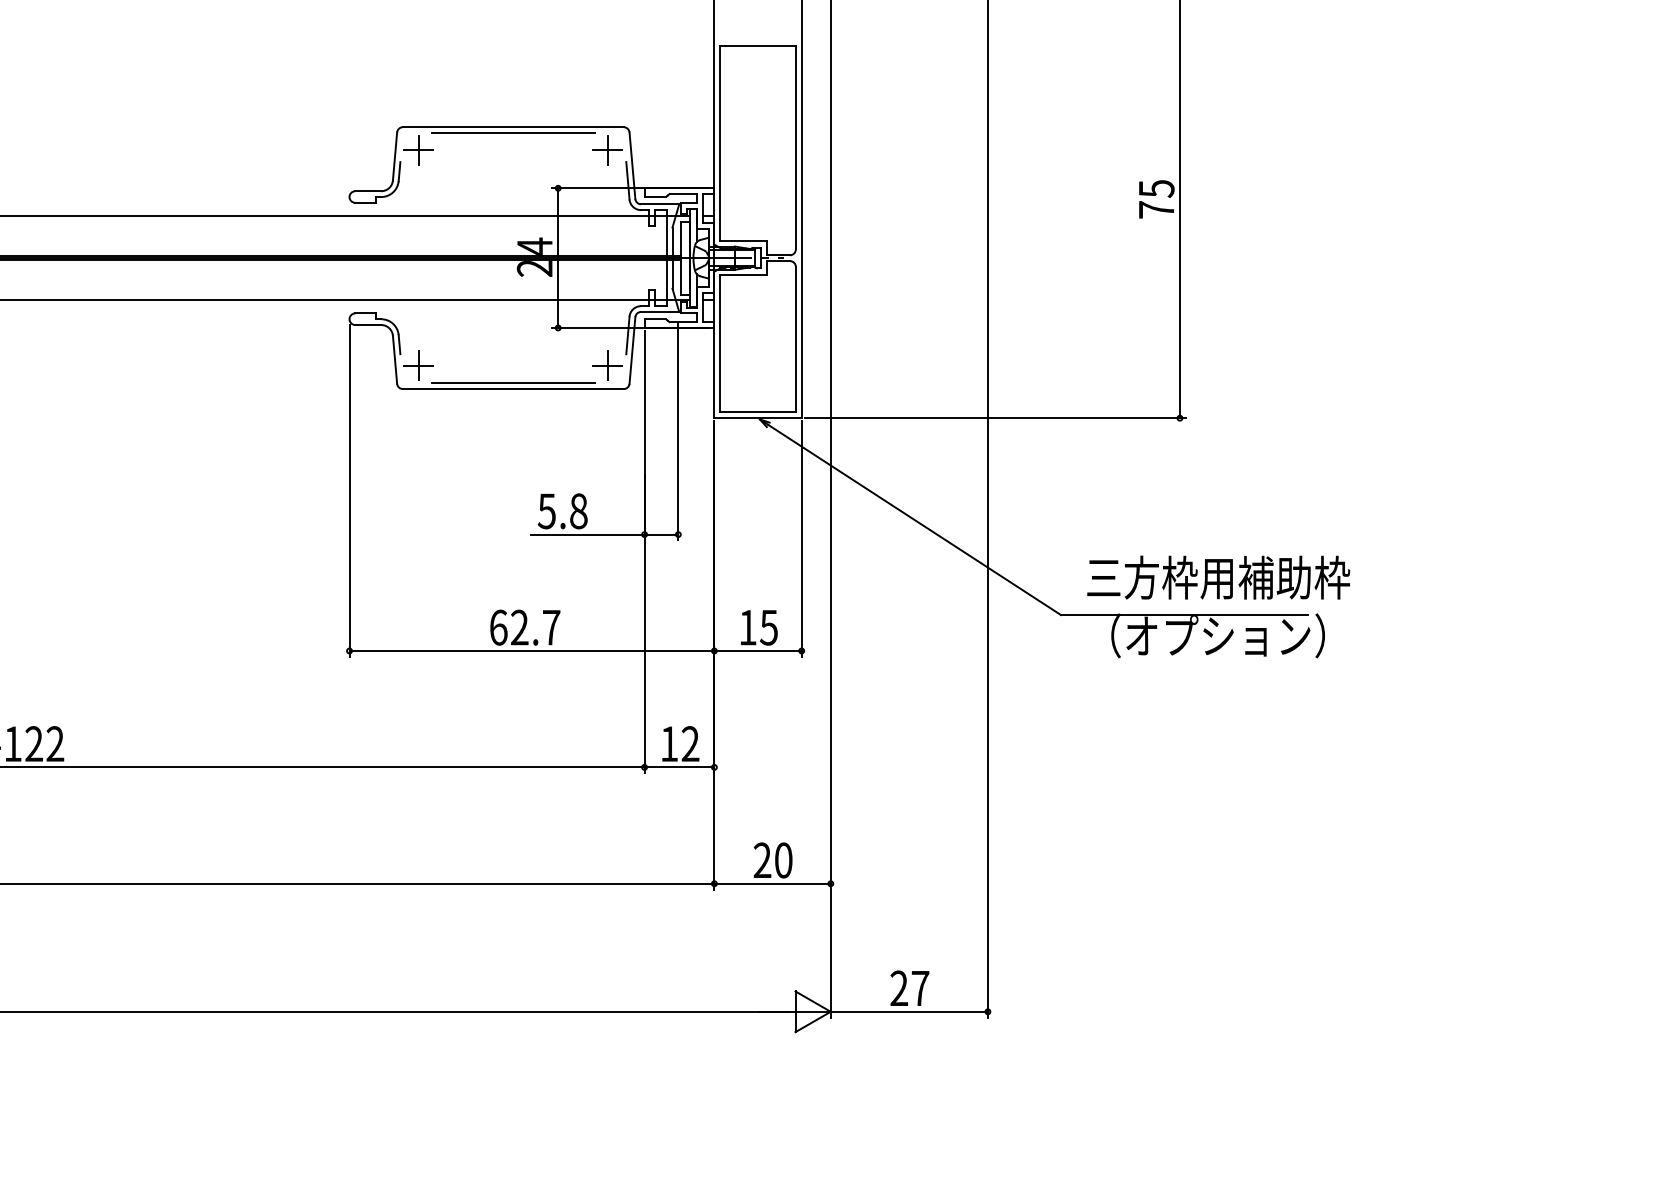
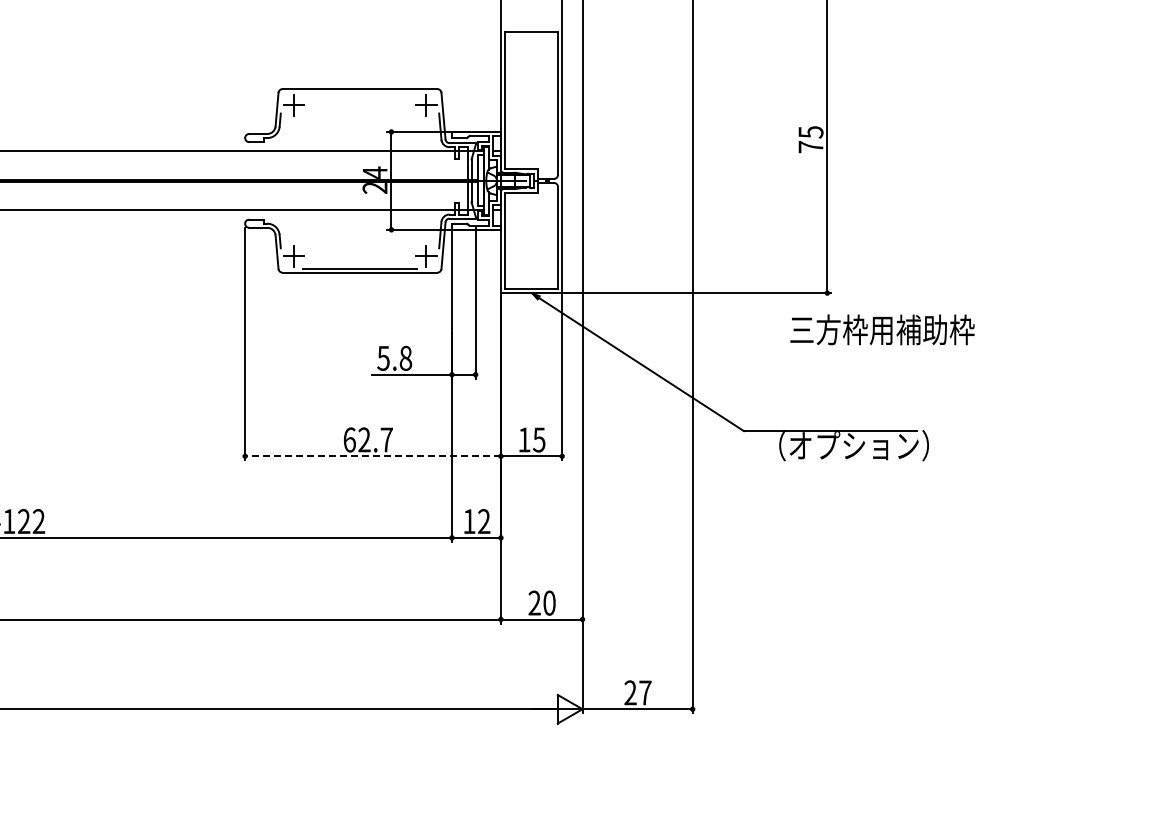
line: (512, 133) -> (359, 93), removed
text: (1218, 577) -> (882, 329), moved
line: (532, 651) -> (373, 456), solid -> dashed

